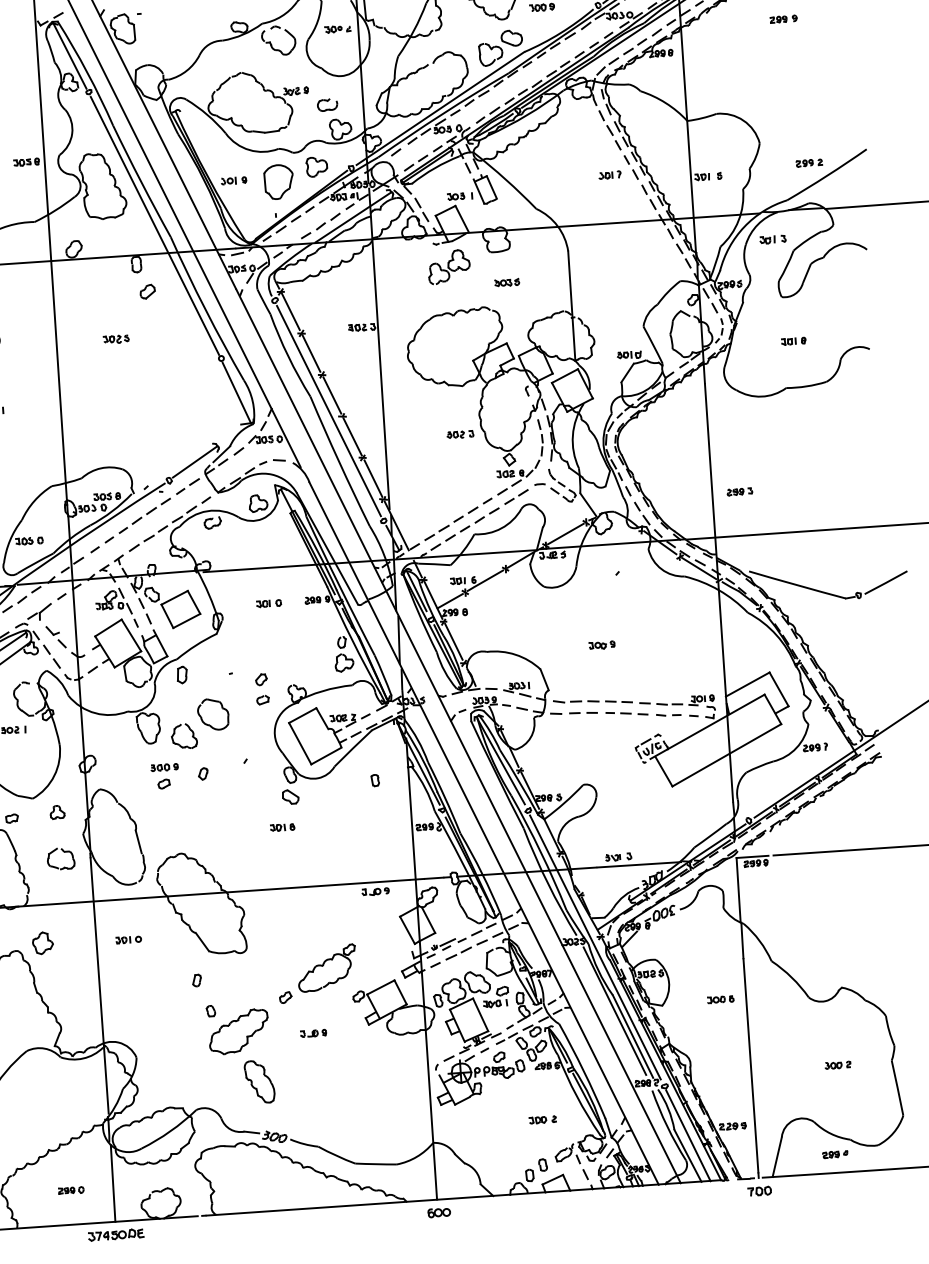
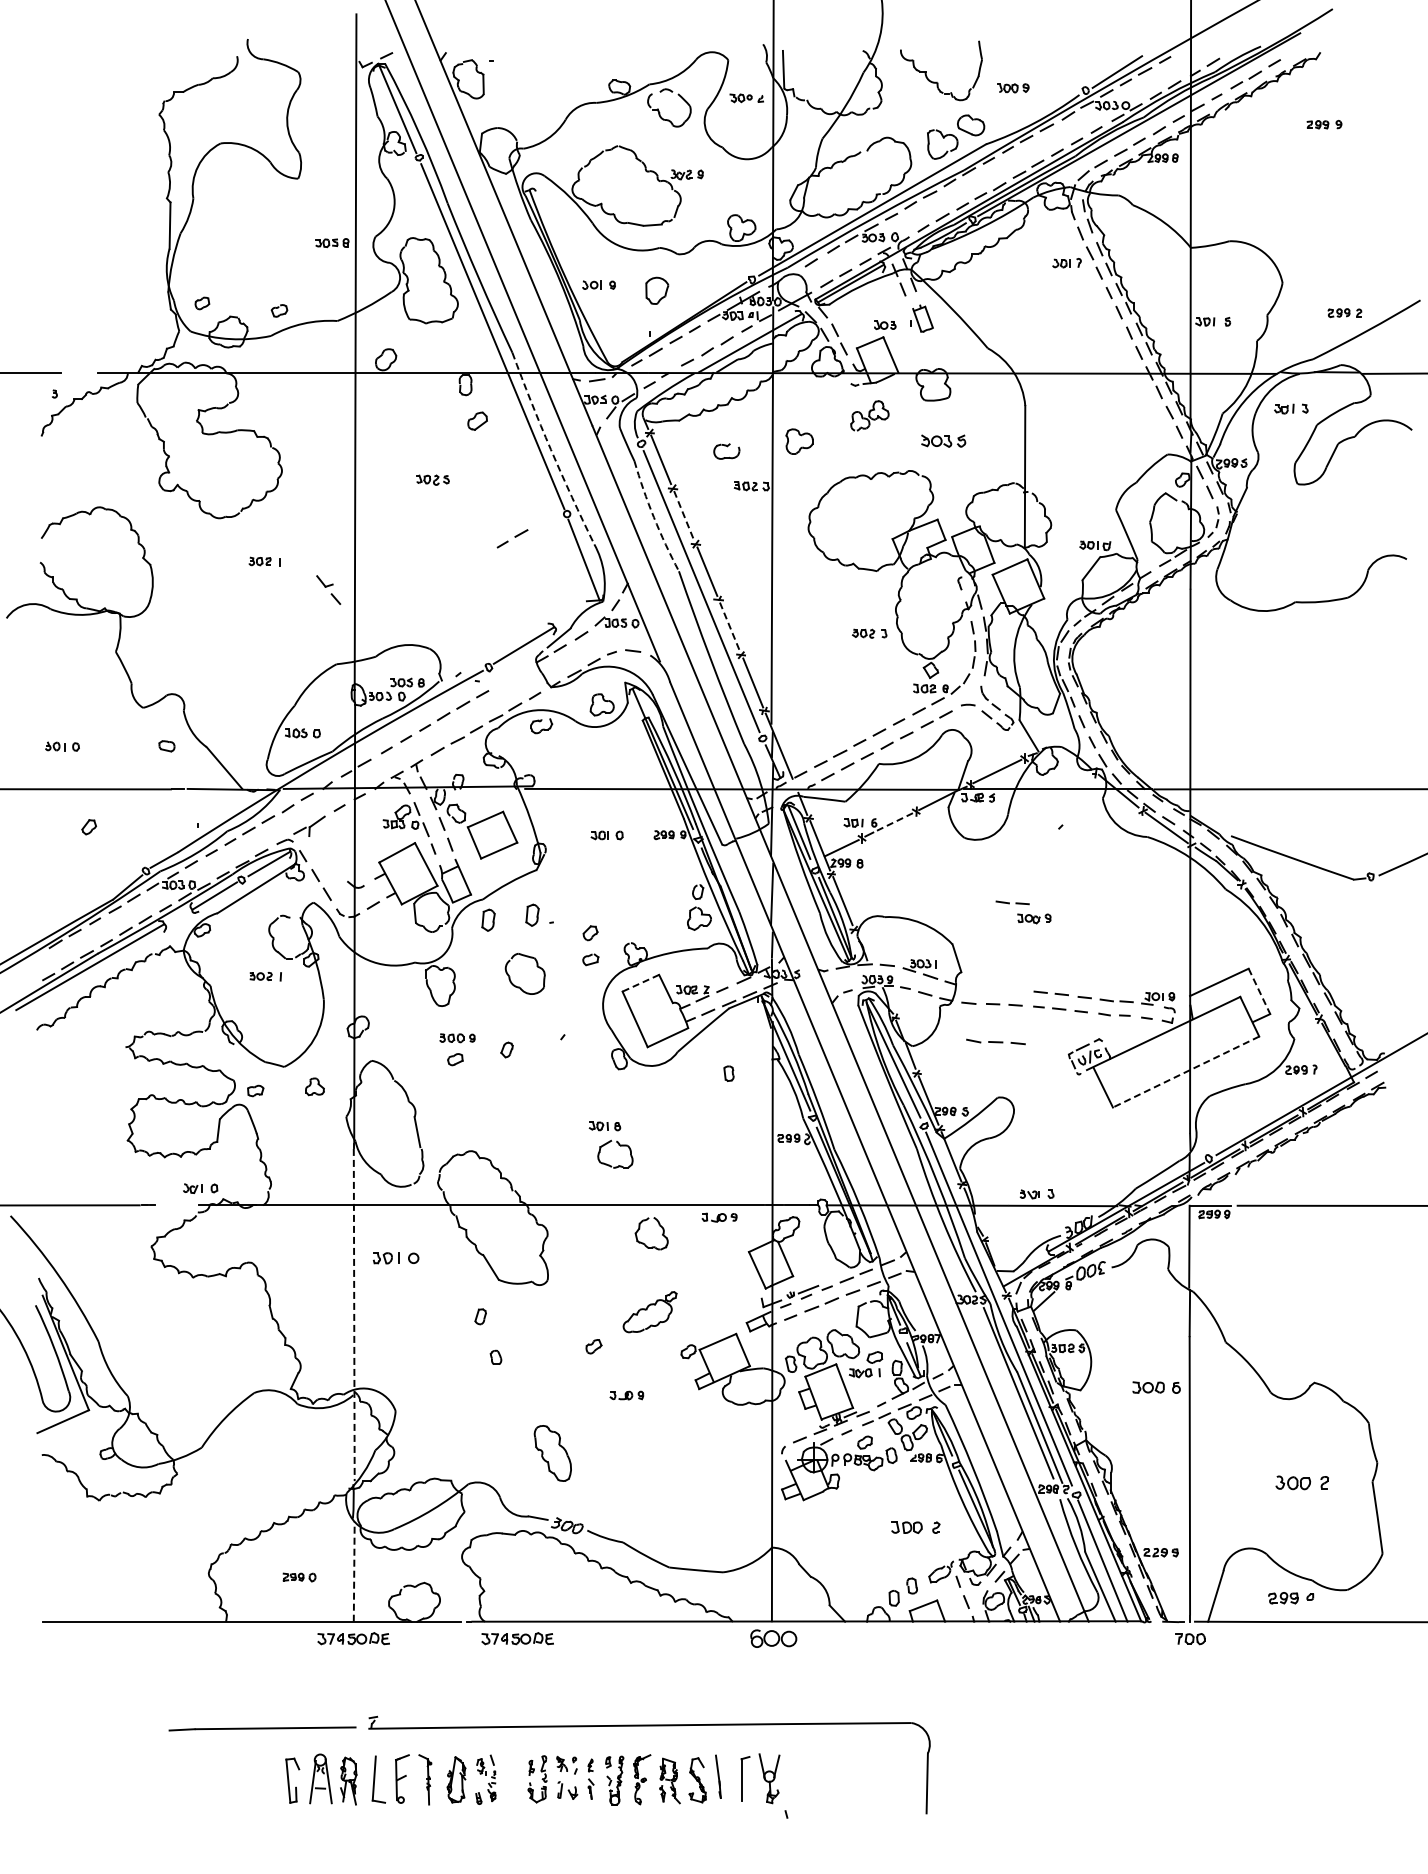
part: (327, 105) -> (726, 451), moved
part: (316, 166) -> (799, 441), moved
part: (609, 175) -> (1066, 263), moved
part: (279, 181) -> (657, 290), size x0.6
part: (483, 189) -> (921, 318), size x0.7
part: (448, 266) -> (869, 415), size x0.7
part: (507, 282) -> (943, 441), size x1.4
arc: (205, 309) -> (550, 449), solid -> dashed
part: (794, 341) -> (1309, 542), removed
line: (311, 354) -> (684, 516), solid -> dashed
arc: (288, 356) -> (653, 517), solid -> dashed
line: (353, 437) -> (730, 627), solid -> dashed
part: (187, 486) -> (512, 538), moved
part: (740, 491) -> (1226, 732), removed
line: (488, 578) -> (893, 822), solid -> dashed
part: (584, 633) -> (1012, 902), added
part: (55, 636) -> (328, 589), moved
part: (215, 668) -> (532, 914), added
line: (779, 689) -> (1259, 991), solid -> dashed
part: (575, 701) -> (995, 1041), moved
line: (302, 715) -> (640, 983), solid -> dashed
part: (189, 730) -> (659, 1226), moved
line: (726, 755) -> (1185, 1072), solid -> dashed
part: (290, 796) -> (617, 1086), removed
part: (62, 851) -> (618, 1145), moved
part: (128, 939) -> (395, 1257), size x1.4
part: (42, 942) -> (284, 1254), removed
part: (326, 967) -> (649, 1311), size x0.7
line: (99, 986) -> (354, 1315), solid -> dashed
part: (720, 999) -> (1156, 1387), size x1.4
part: (238, 1031) -> (530, 1386), removed
part: (837, 1064) -> (1302, 1482), size x1.6
part: (542, 1119) -> (915, 1527), size x1.4
part: (834, 1154) -> (1290, 1597), size x1.4
line: (113, 1183) -> (354, 1571), solid -> dashed
part: (439, 1212) -> (773, 1638), size x1.6
part: (242, 1226) -> (517, 1638), added

